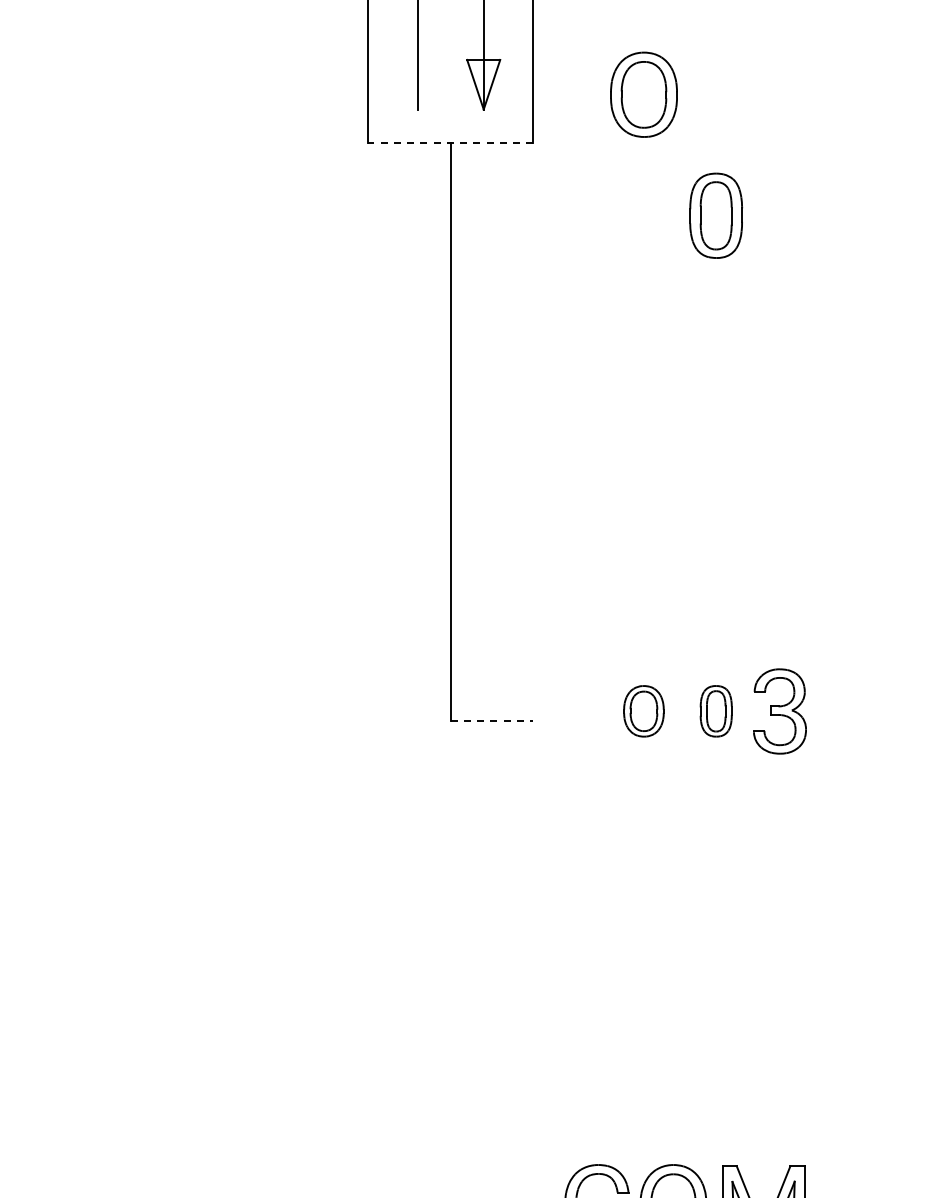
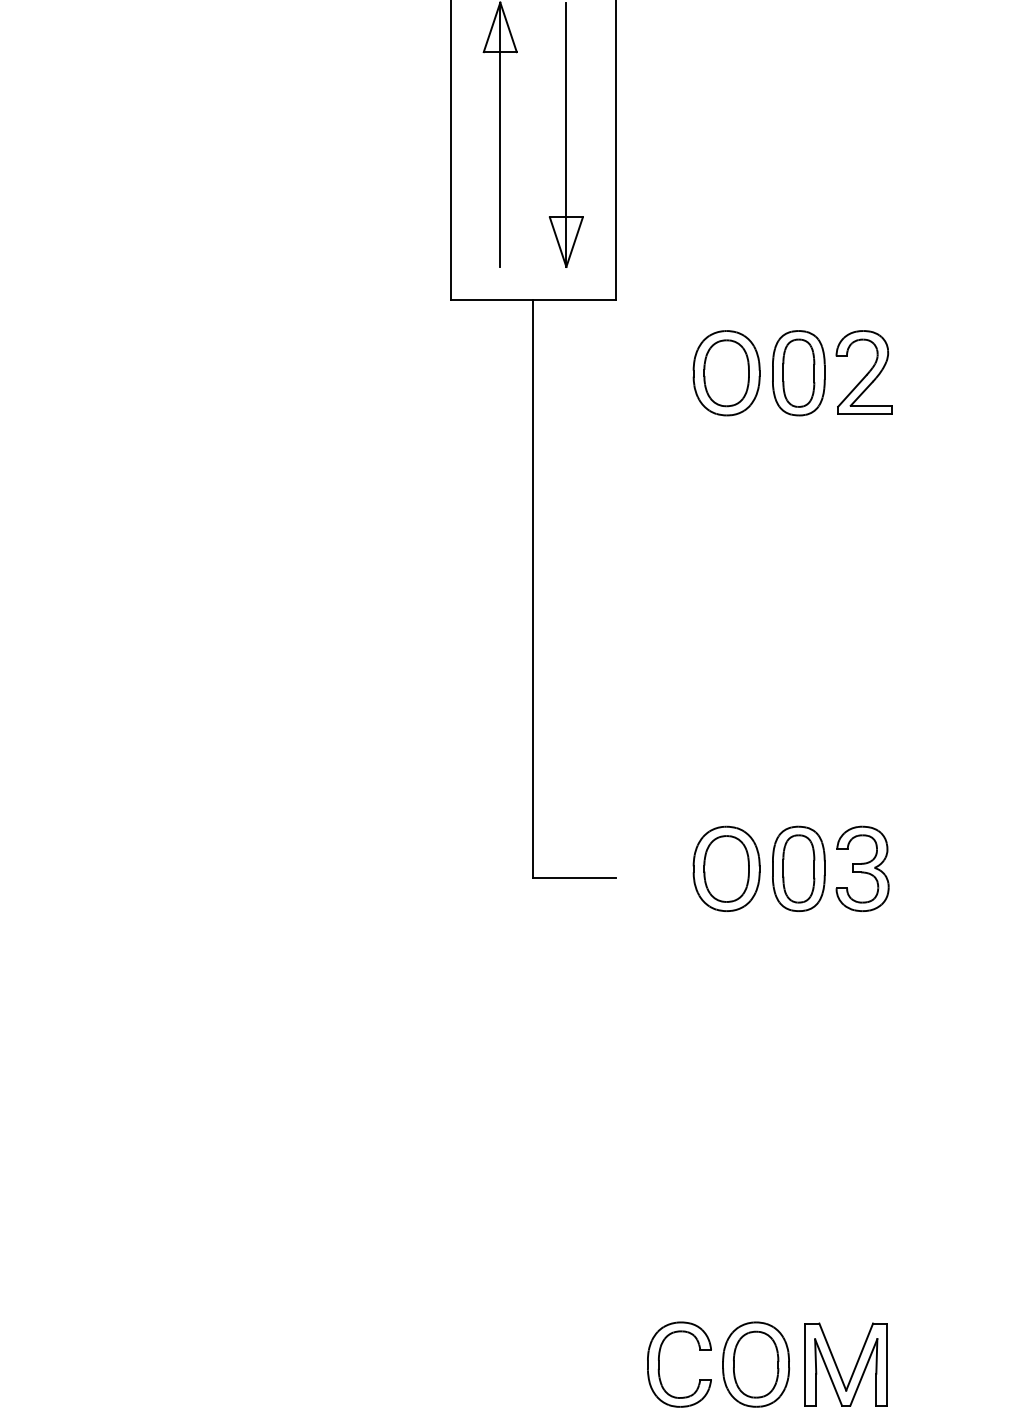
part: (643, 95) -> (726, 373), moved
line: (450, 143) -> (533, 300), dashed -> solid
part: (780, 215) -> (863, 372), added
part: (643, 711) -> (726, 868), size x1.67
part: (715, 711) -> (798, 868), size x1.67
line: (492, 721) -> (575, 878), dashed -> solid

